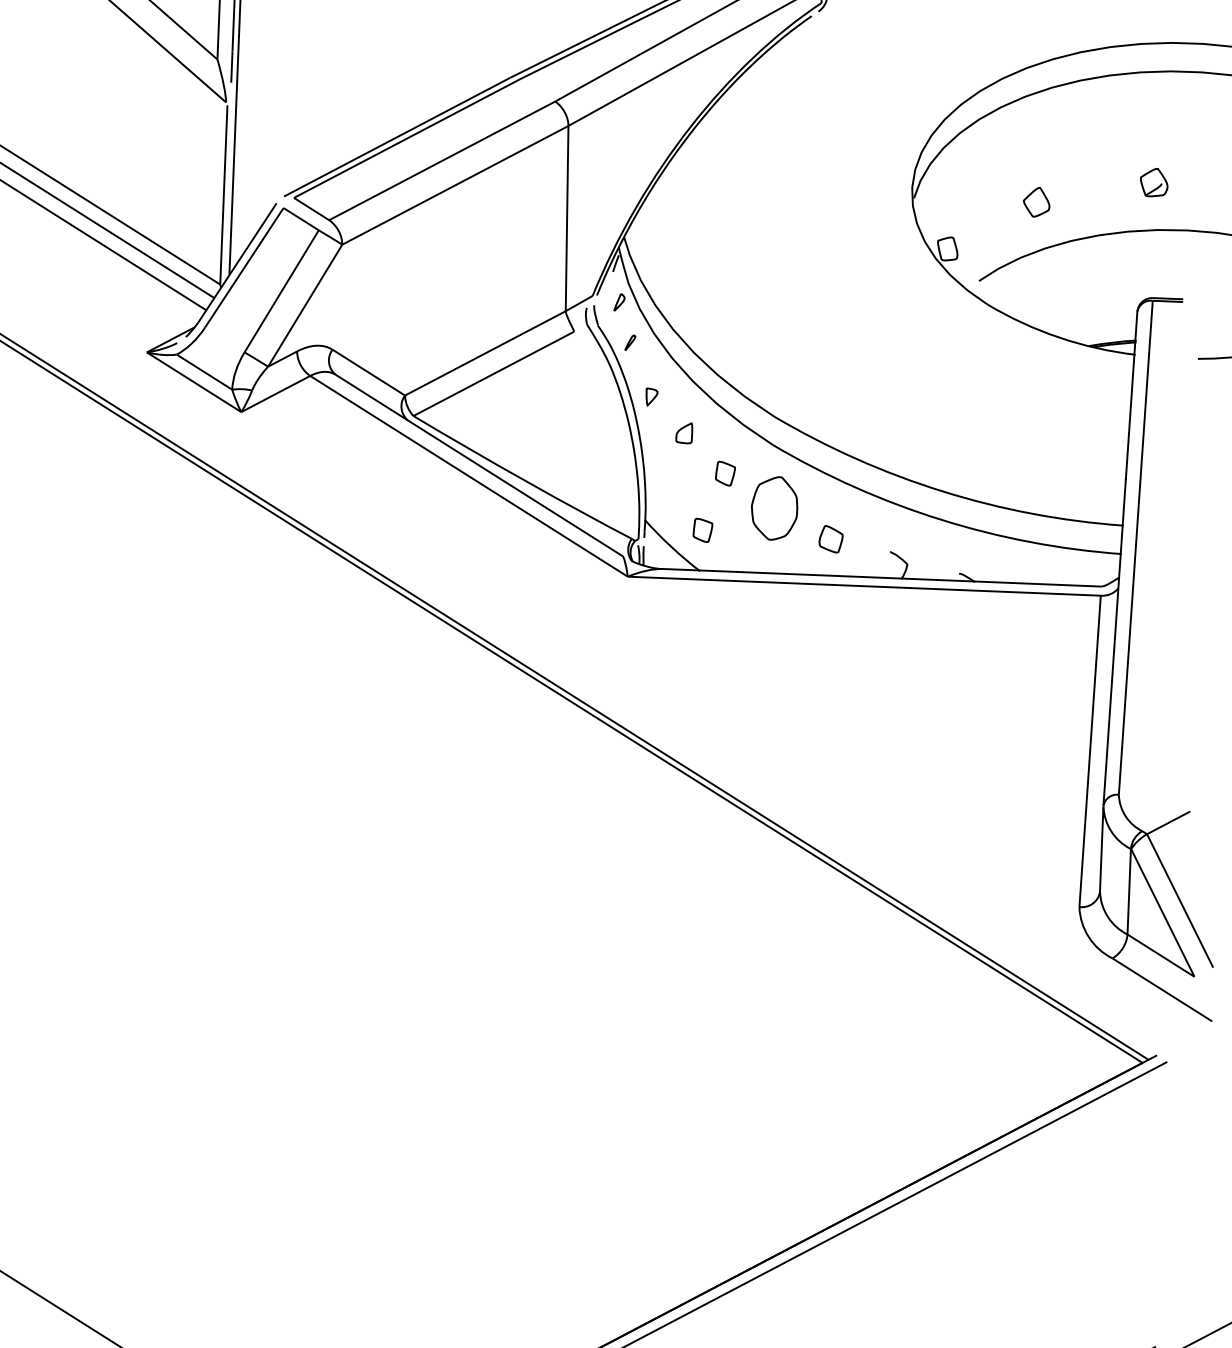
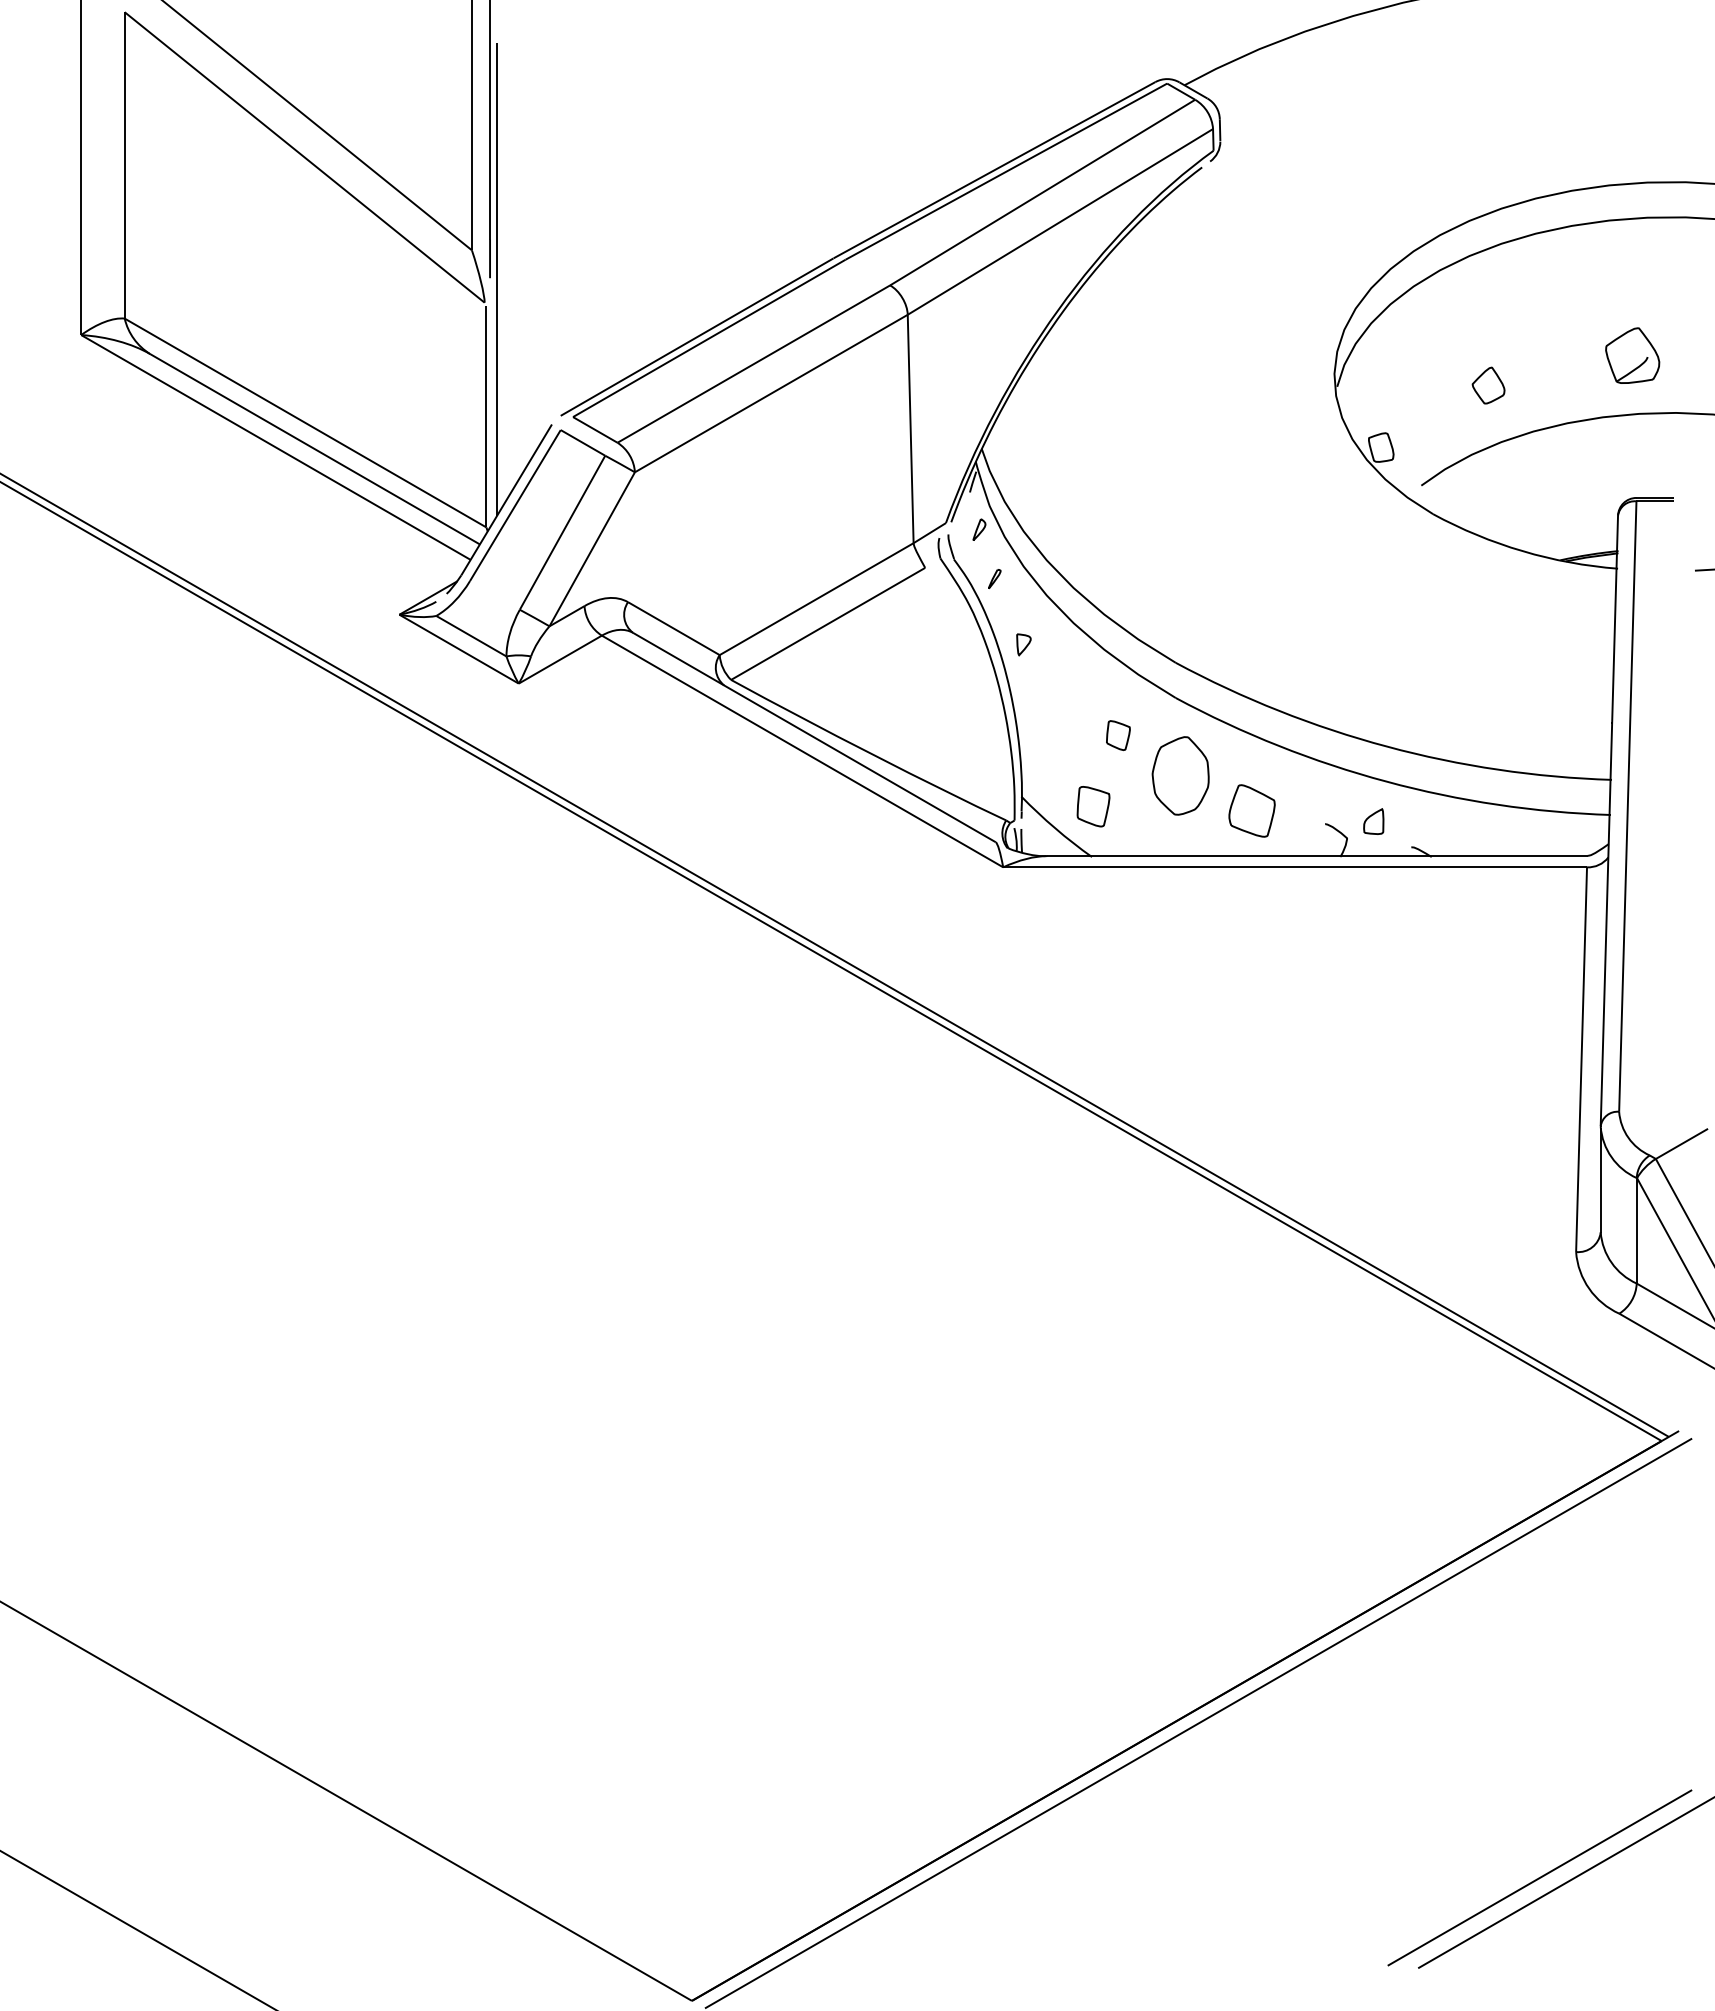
part: (1153, 182) -> (1631, 355), size x1.6
part: (684, 433) -> (1373, 821), moved
part: (702, 530) -> (1093, 806), size x1.4
part: (830, 539) -> (1251, 811), size x1.6

